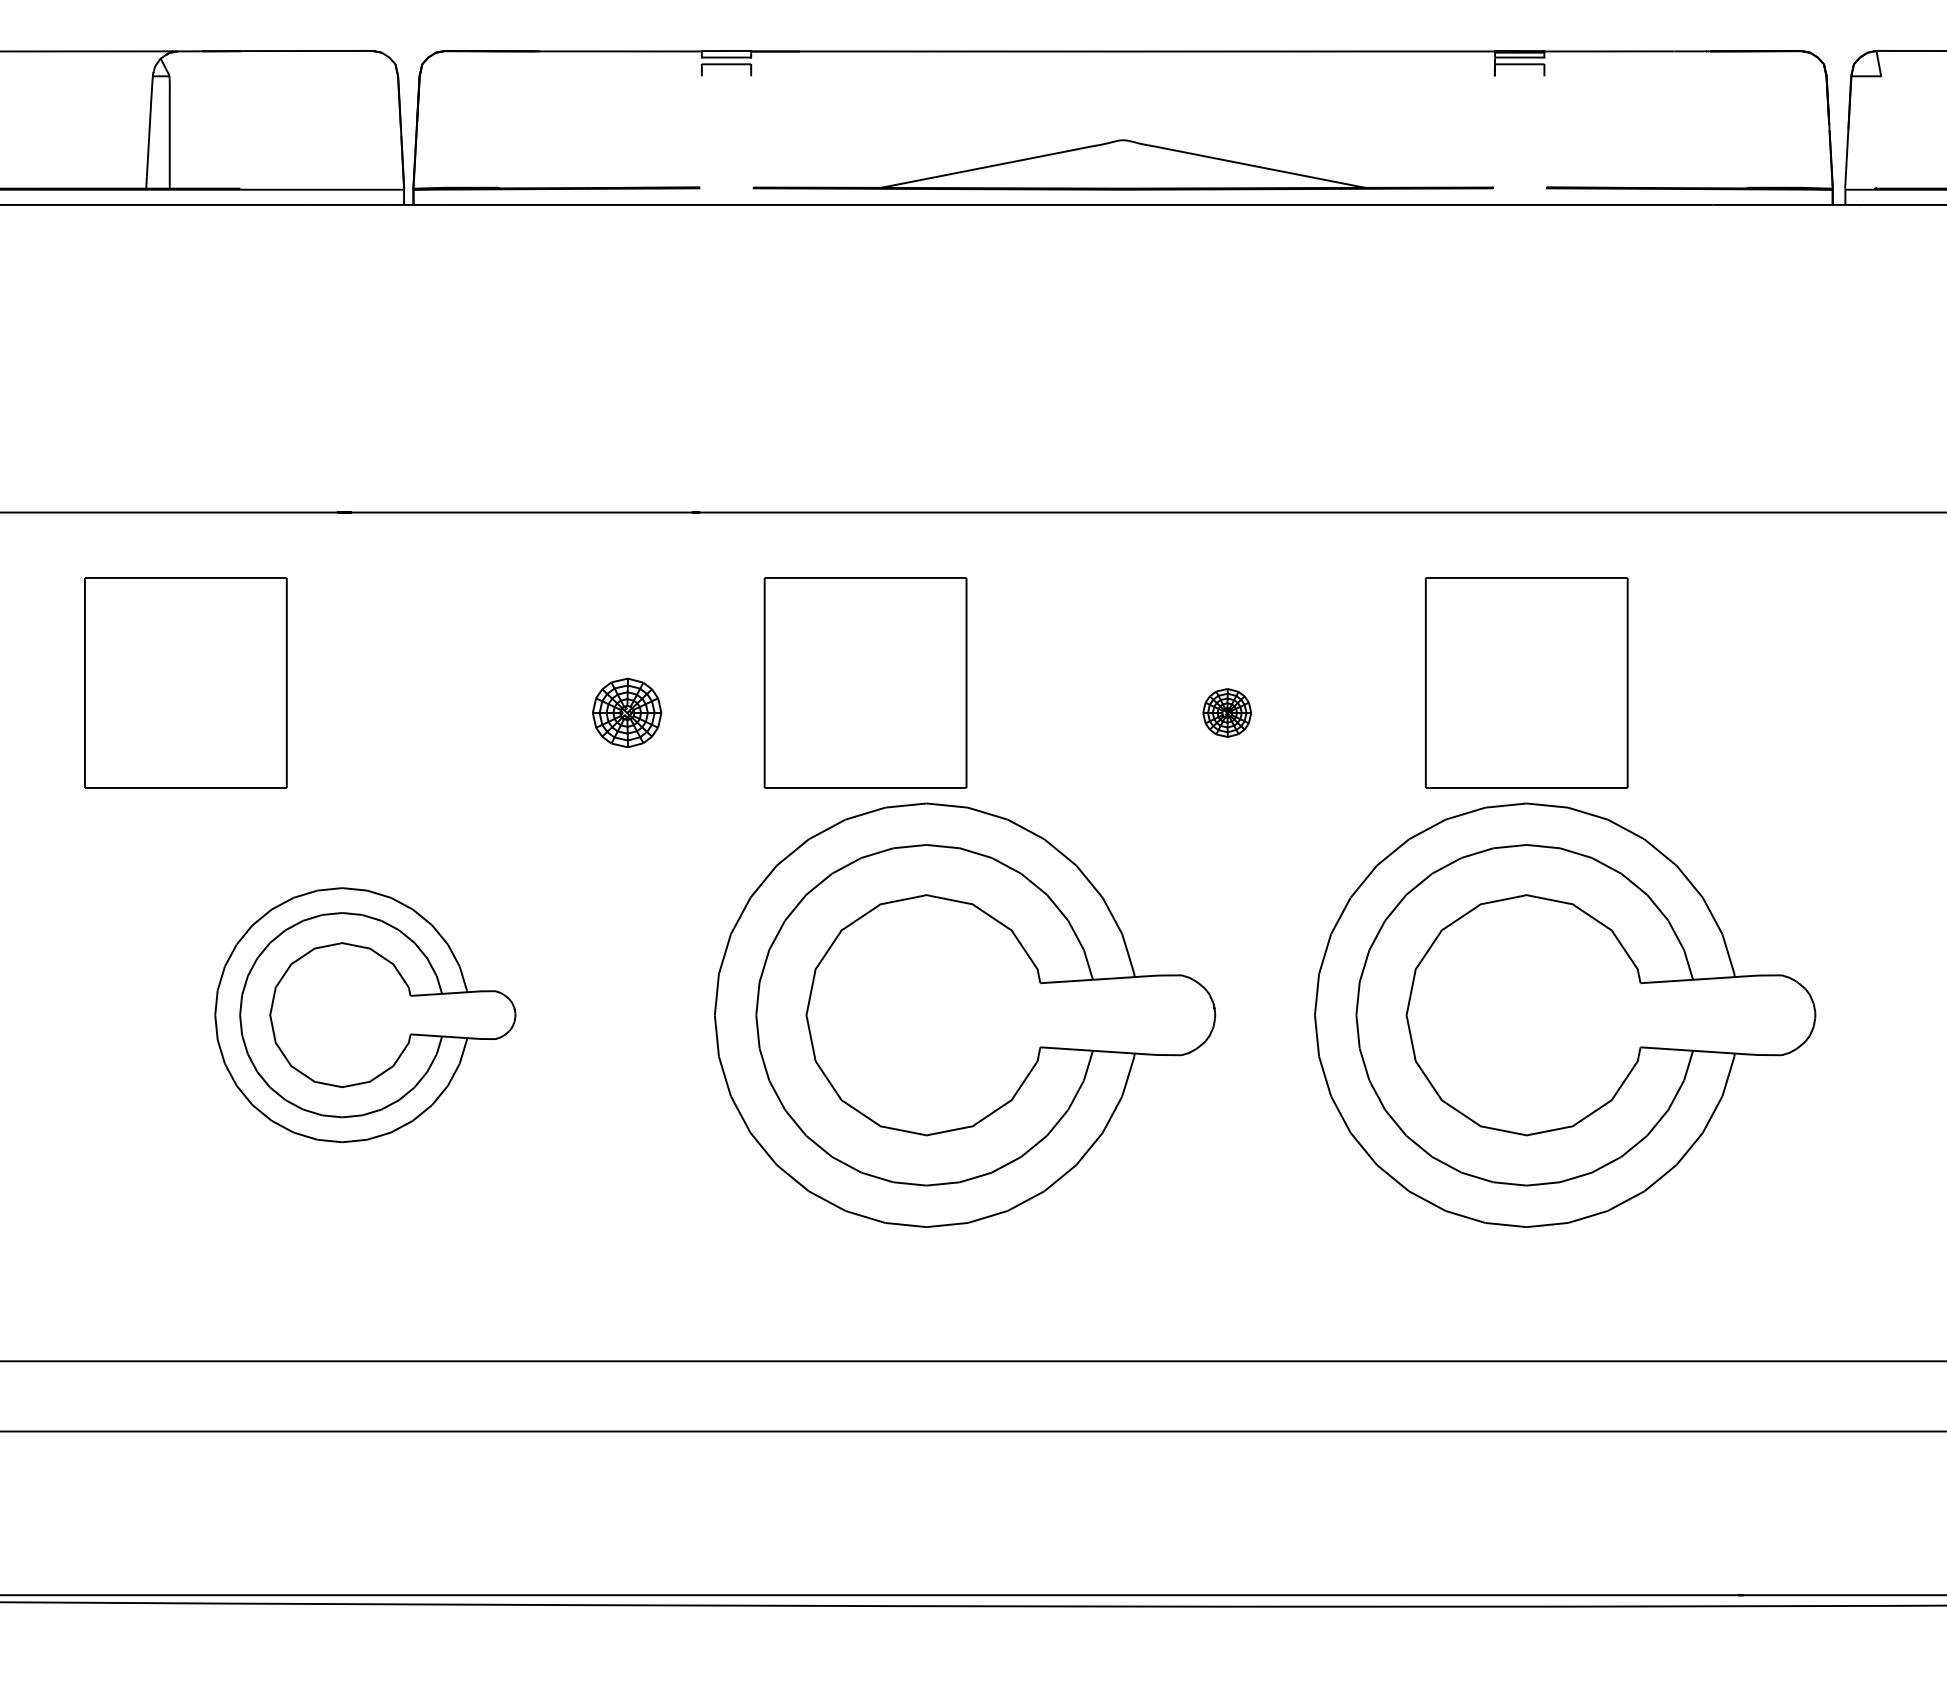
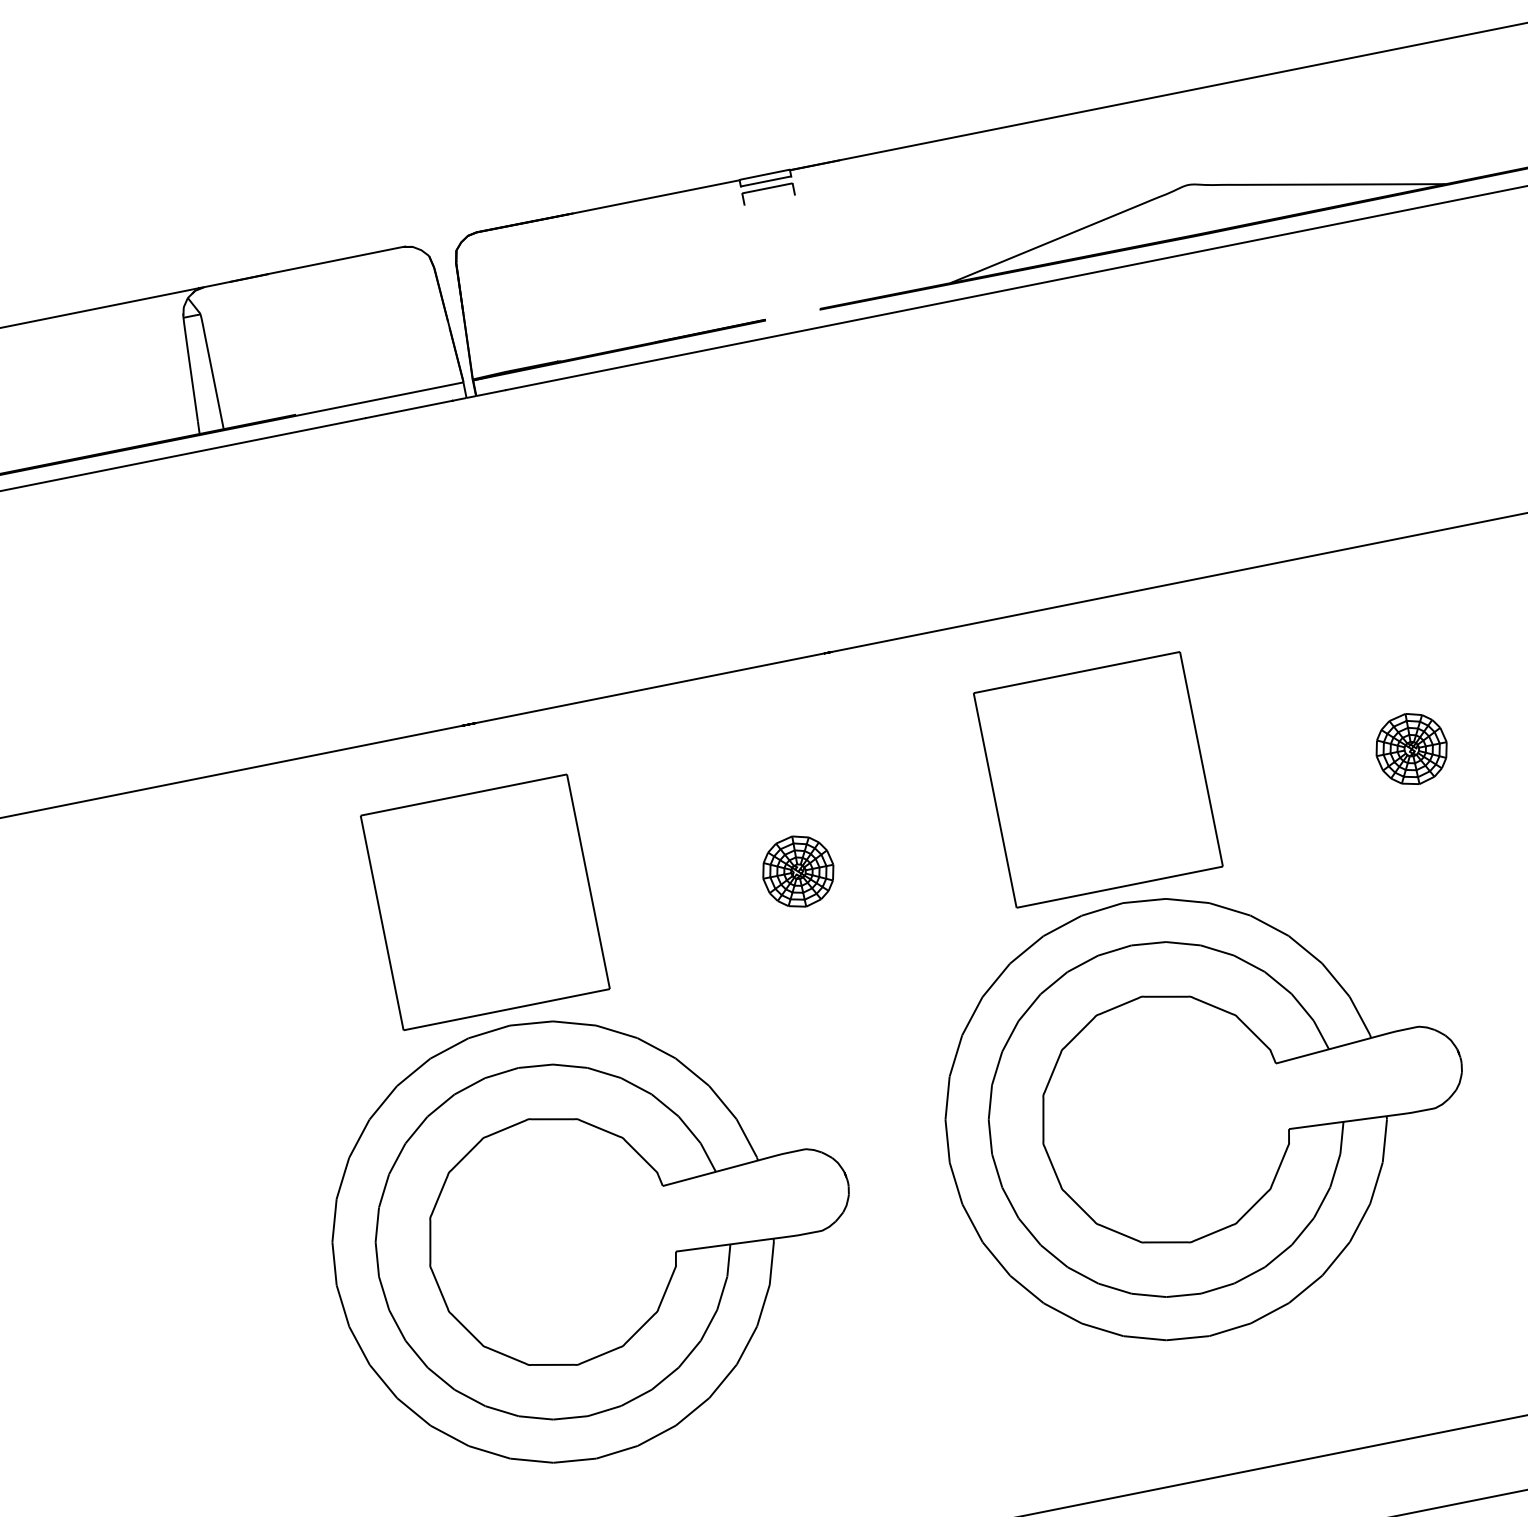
part: (185, 682) -> (484, 901), moved
part: (865, 682) -> (1098, 779), moved
part: (1227, 712) -> (1411, 748), size x1.43
part: (365, 1014) -> (592, 1233), size x1.67

